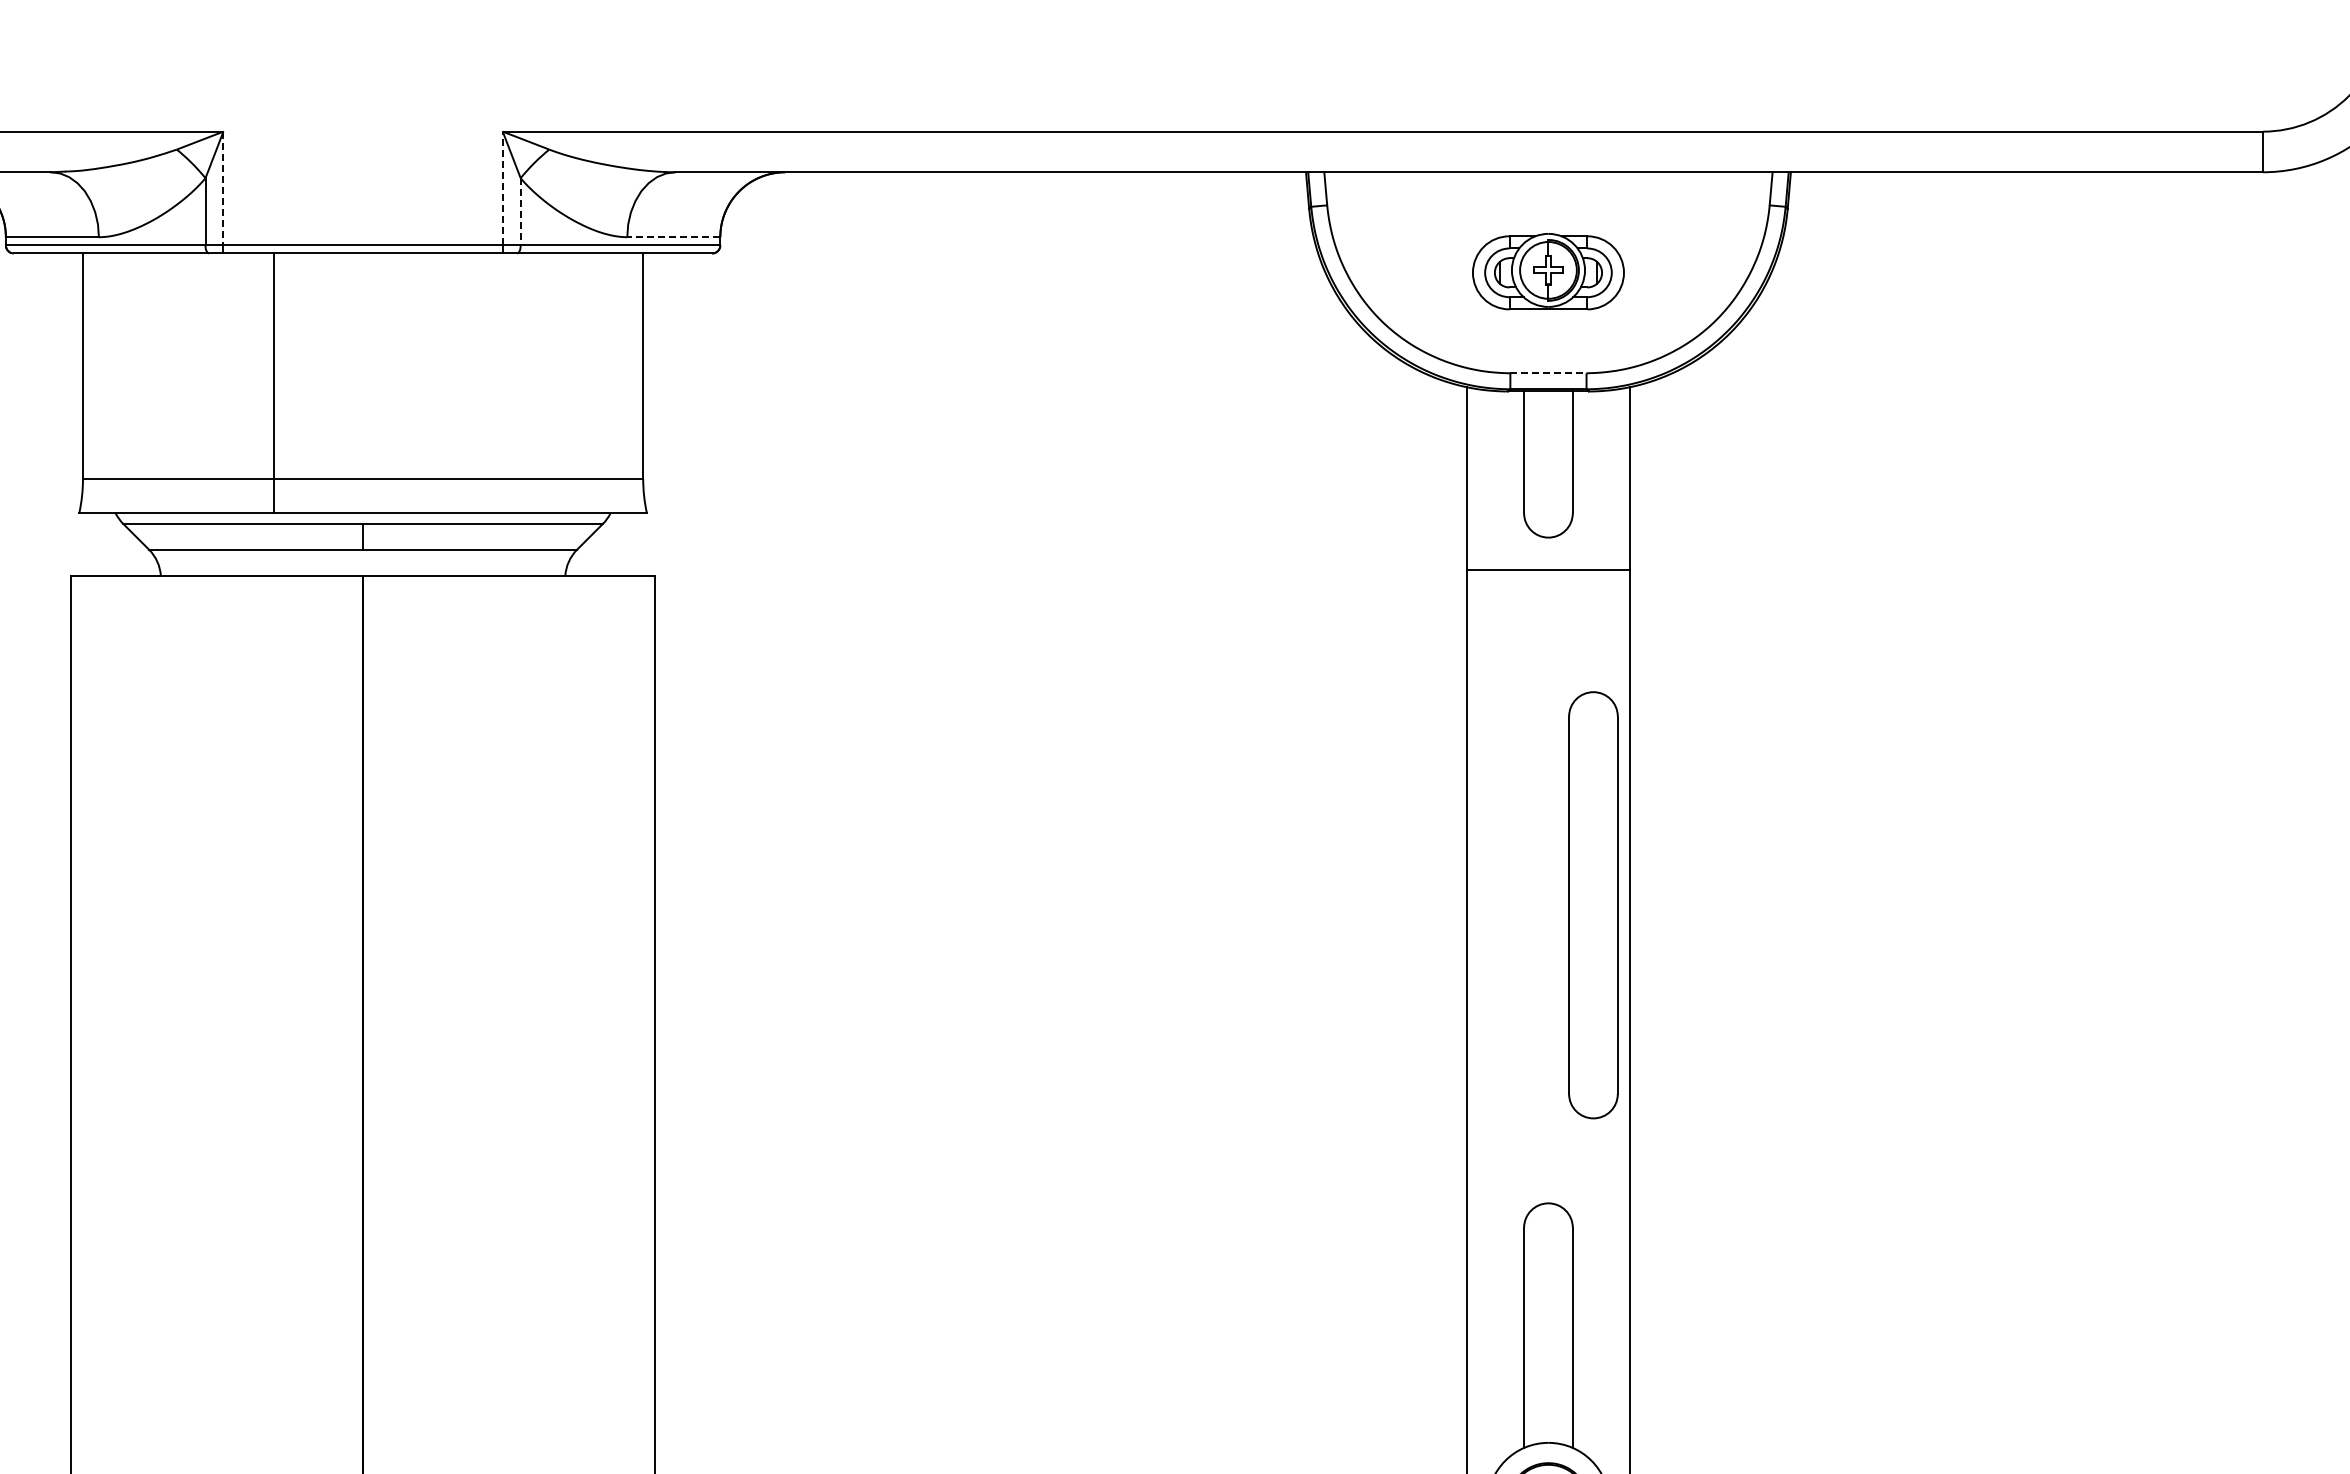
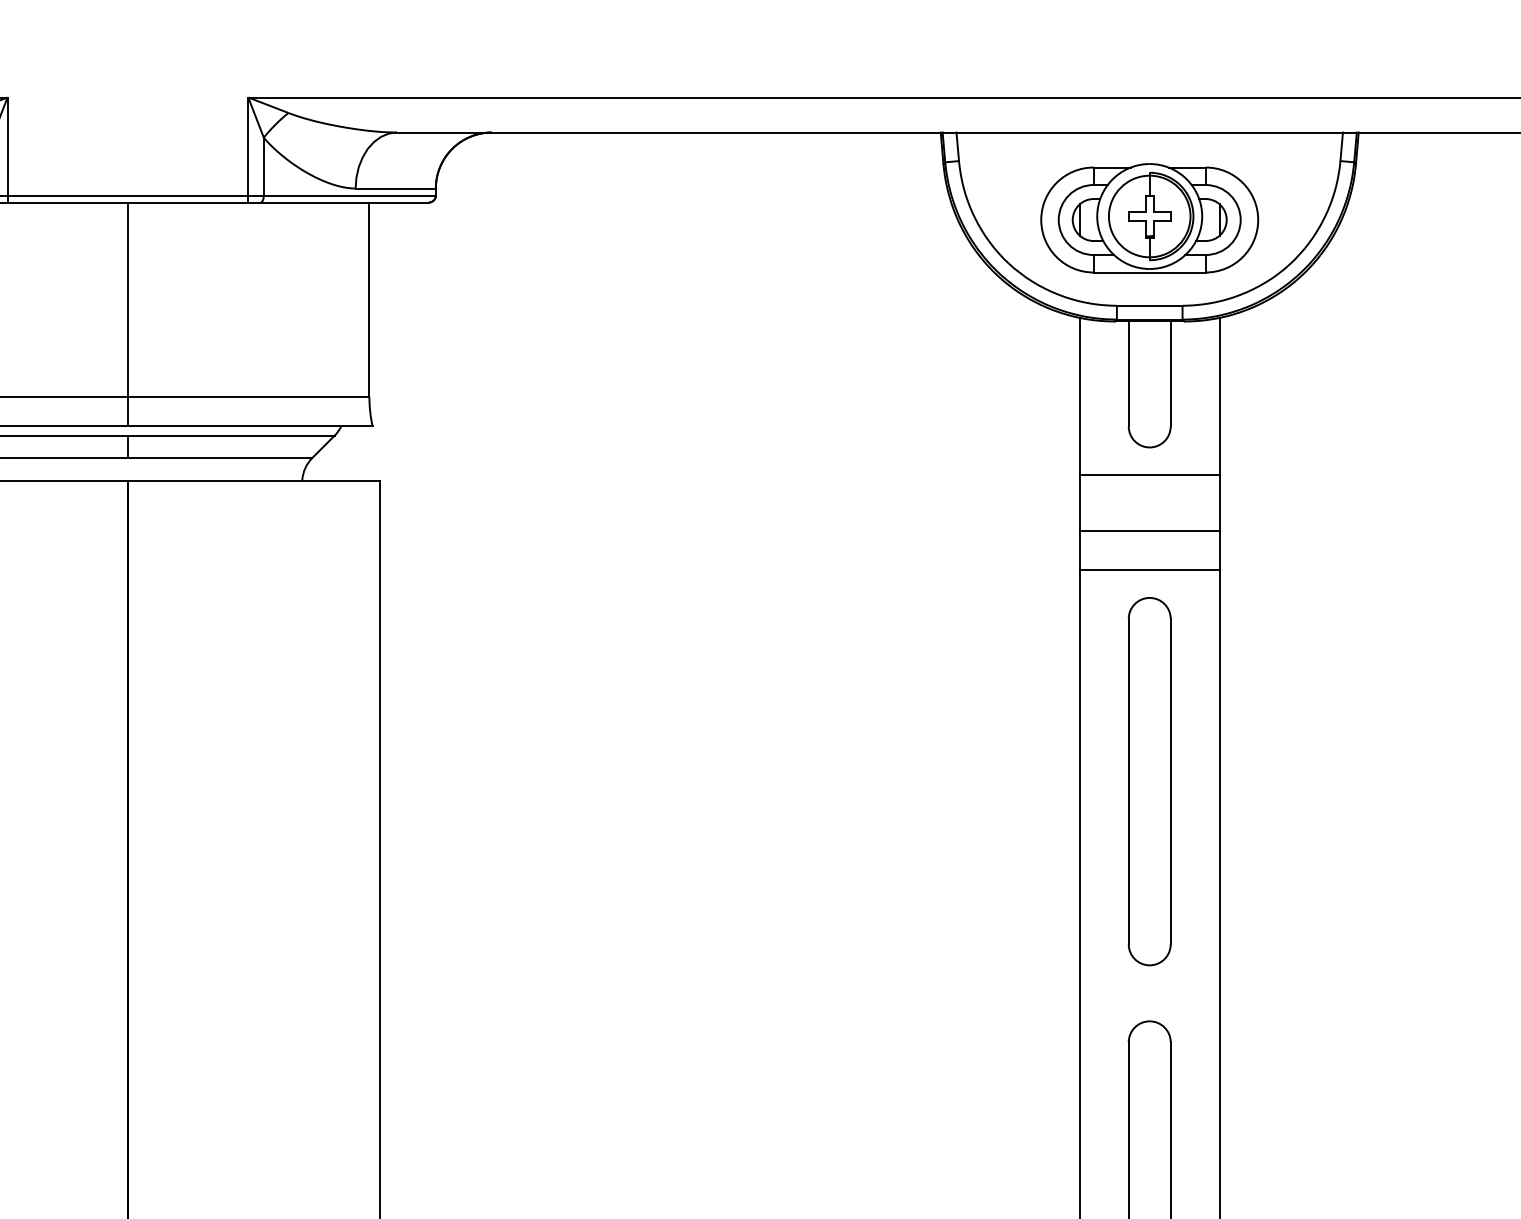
line: (223, 188) -> (7, 146), dashed -> solid
line: (502, 188) -> (248, 146), dashed -> solid
line: (520, 211) -> (263, 166), dashed -> solid
line: (673, 237) -> (395, 188), dashed -> solid
part: (1548, 271) -> (1149, 218), size x1.67
line: (1548, 373) -> (1149, 305), dashed -> solid
line: (274, 383) -> (128, 314), moved
line: (1548, 635) -> (1149, 531), added
line: (1548, 679) -> (1149, 569), added
part: (1593, 905) -> (1149, 781), moved

